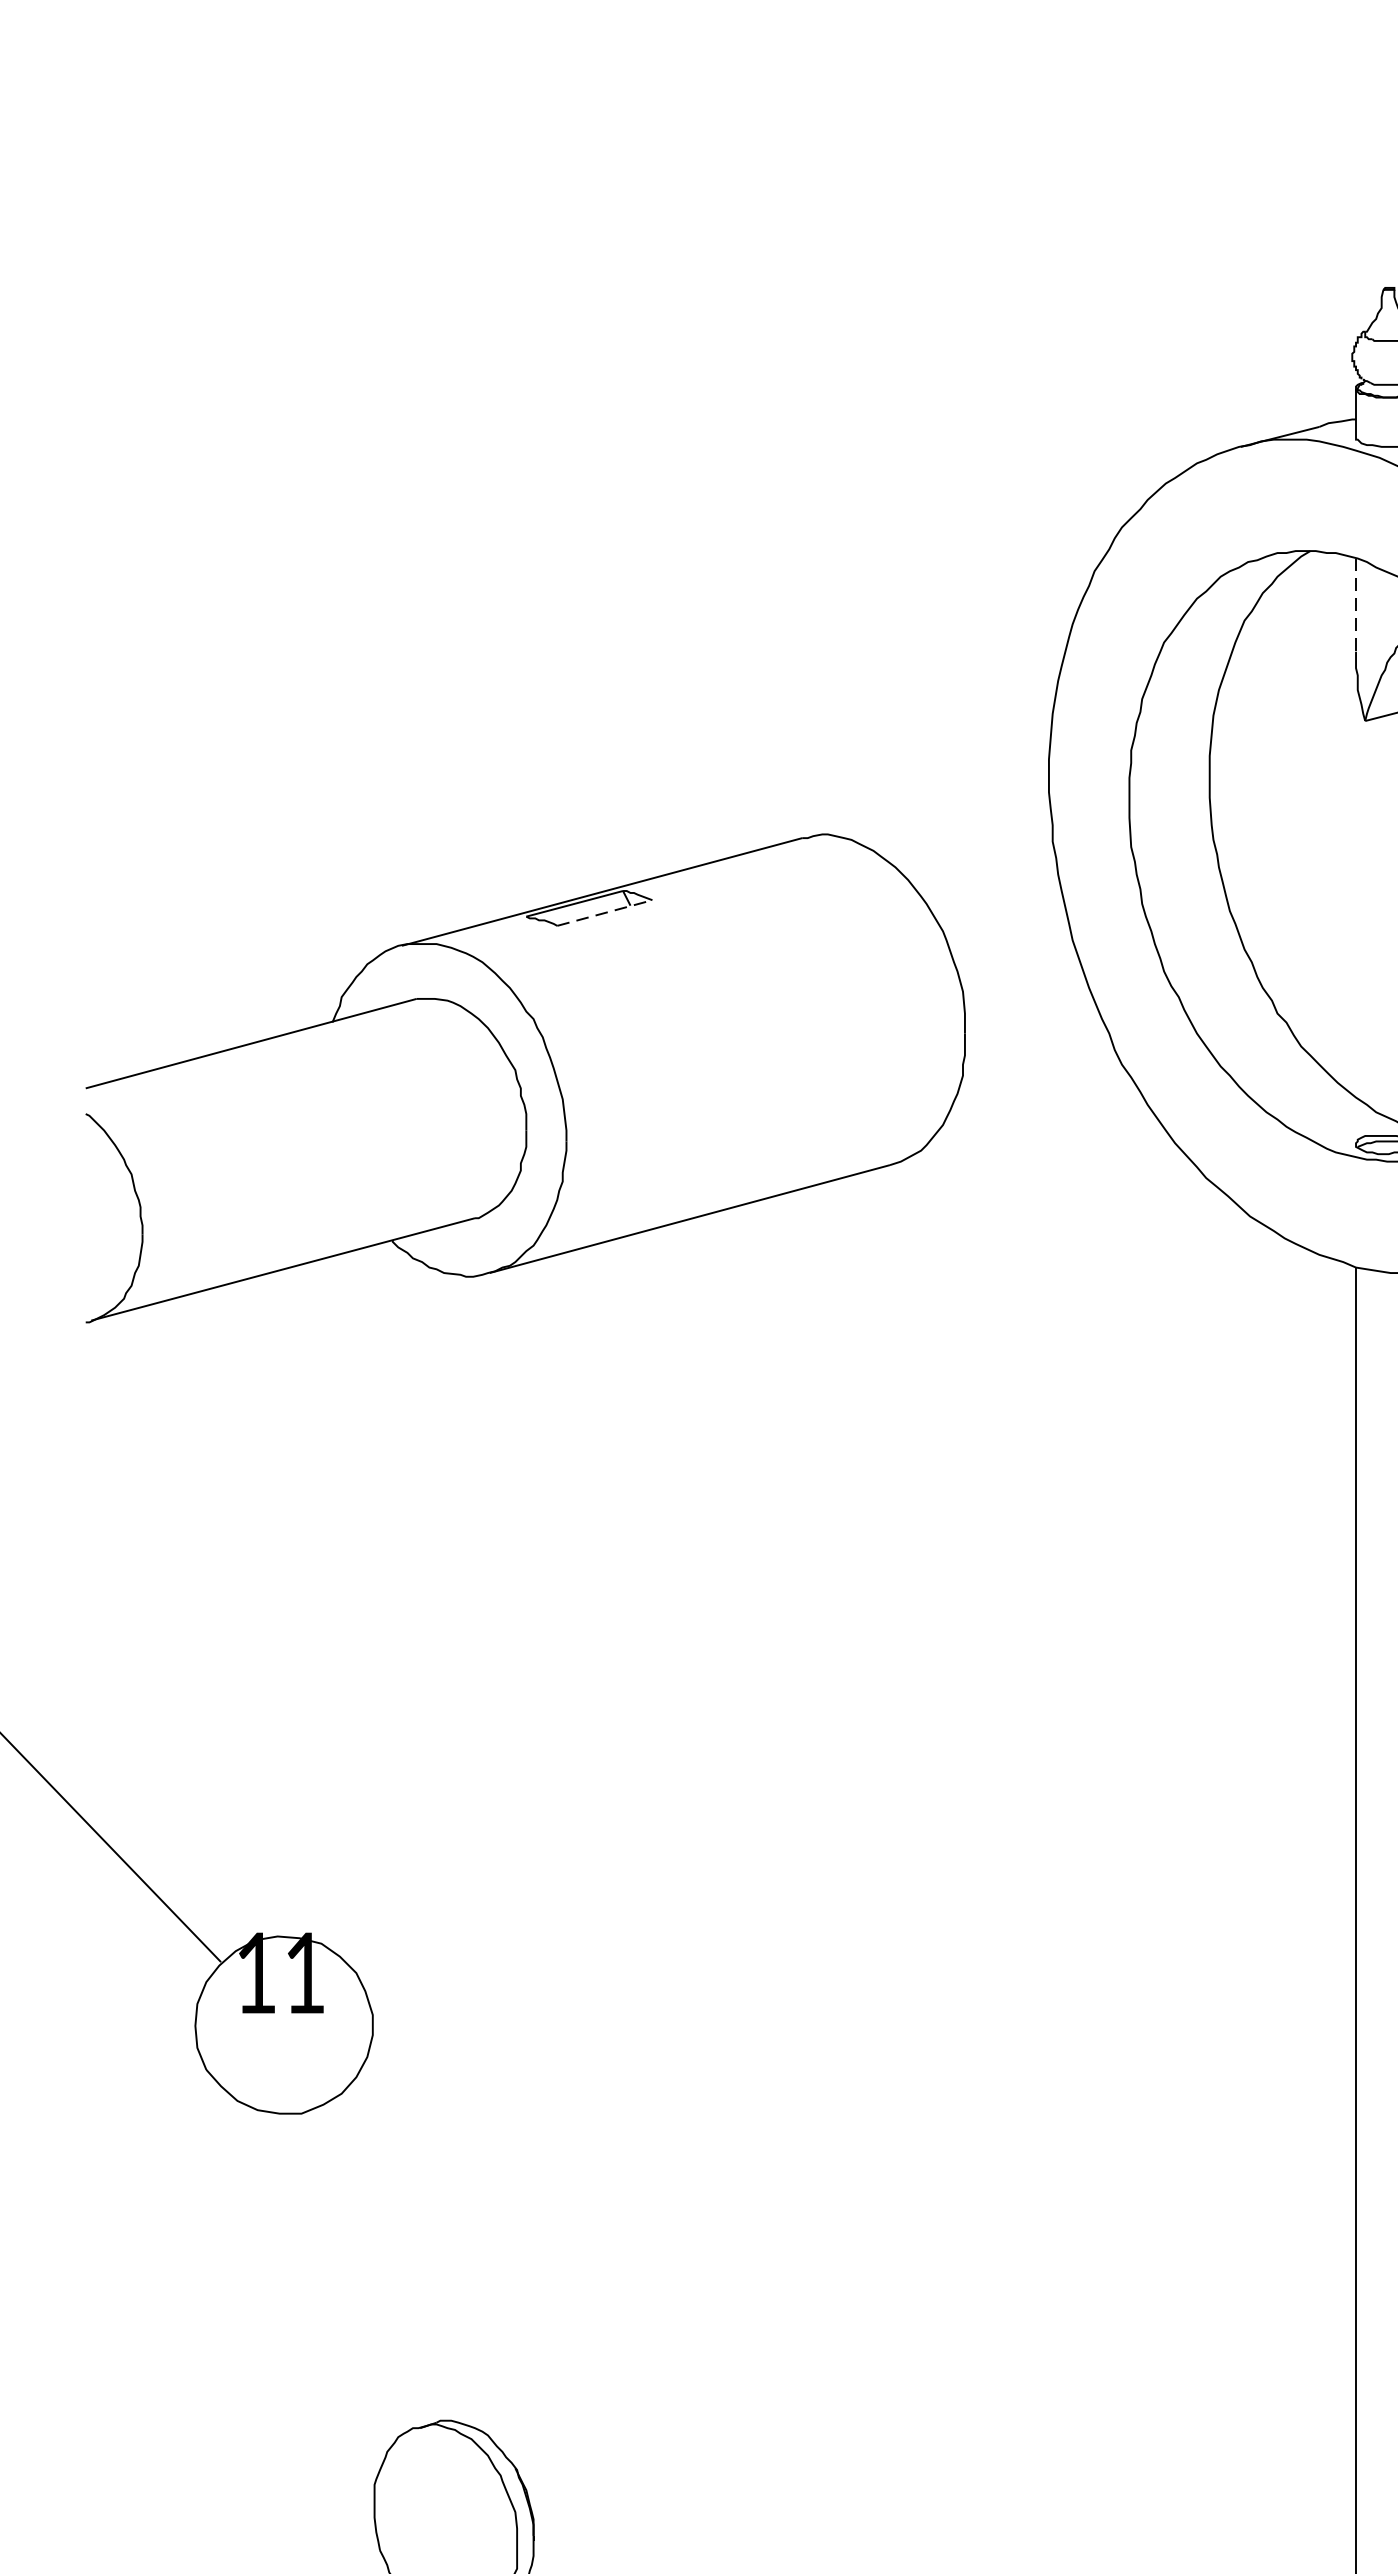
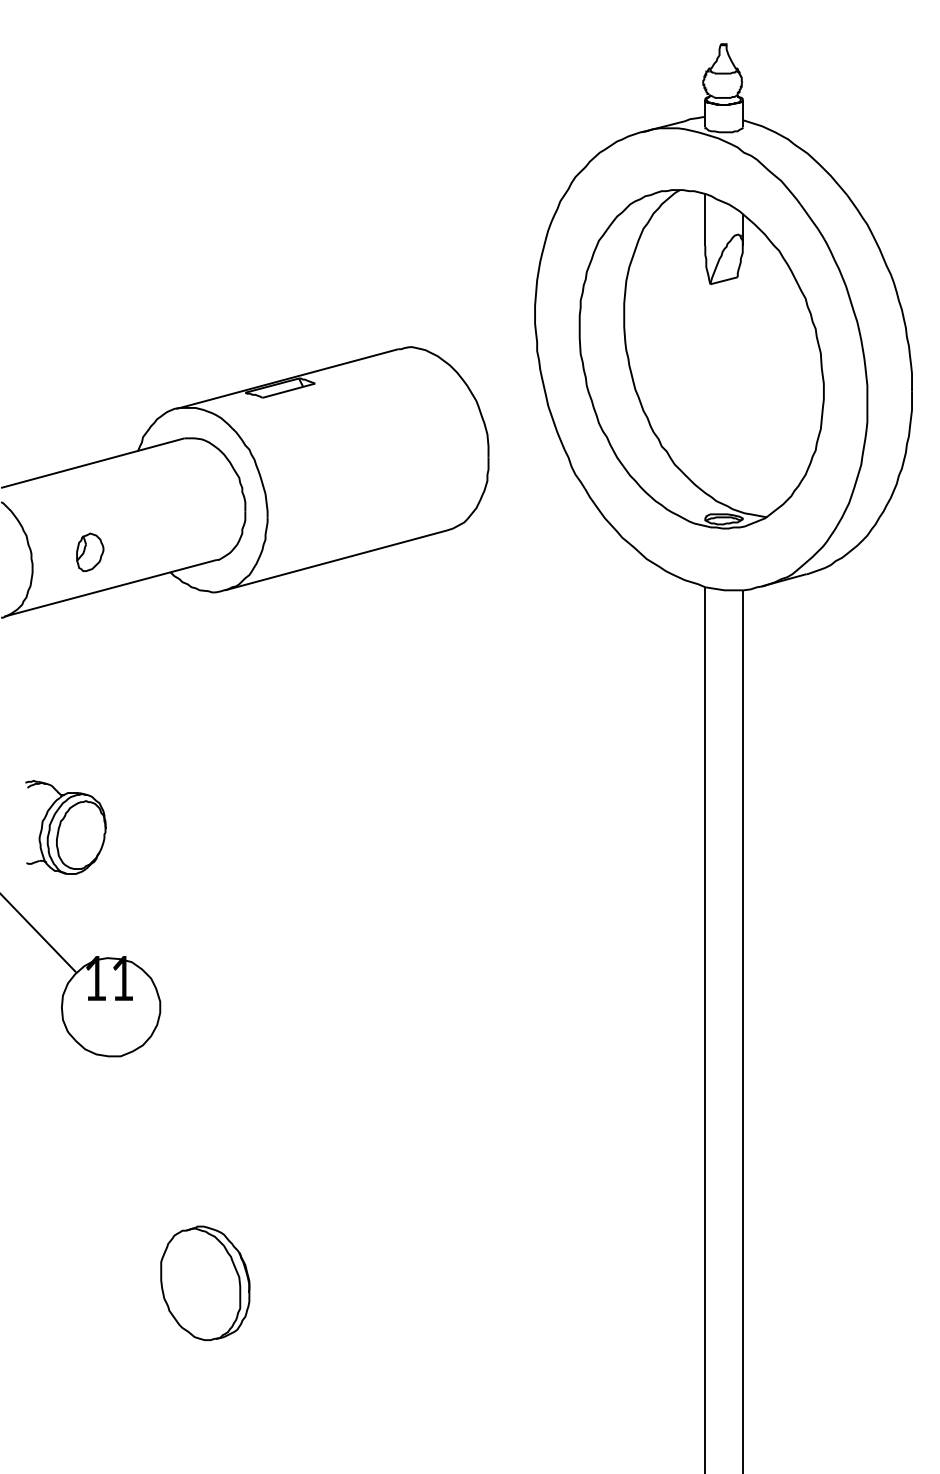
line: (1356, 605) -> (705, 220), dashed -> solid
line: (605, 912) -> (289, 390), dashed -> solid
part: (247, 1202) -> (90, 551), added
part: (201, 1700) -> (65, 827), added

